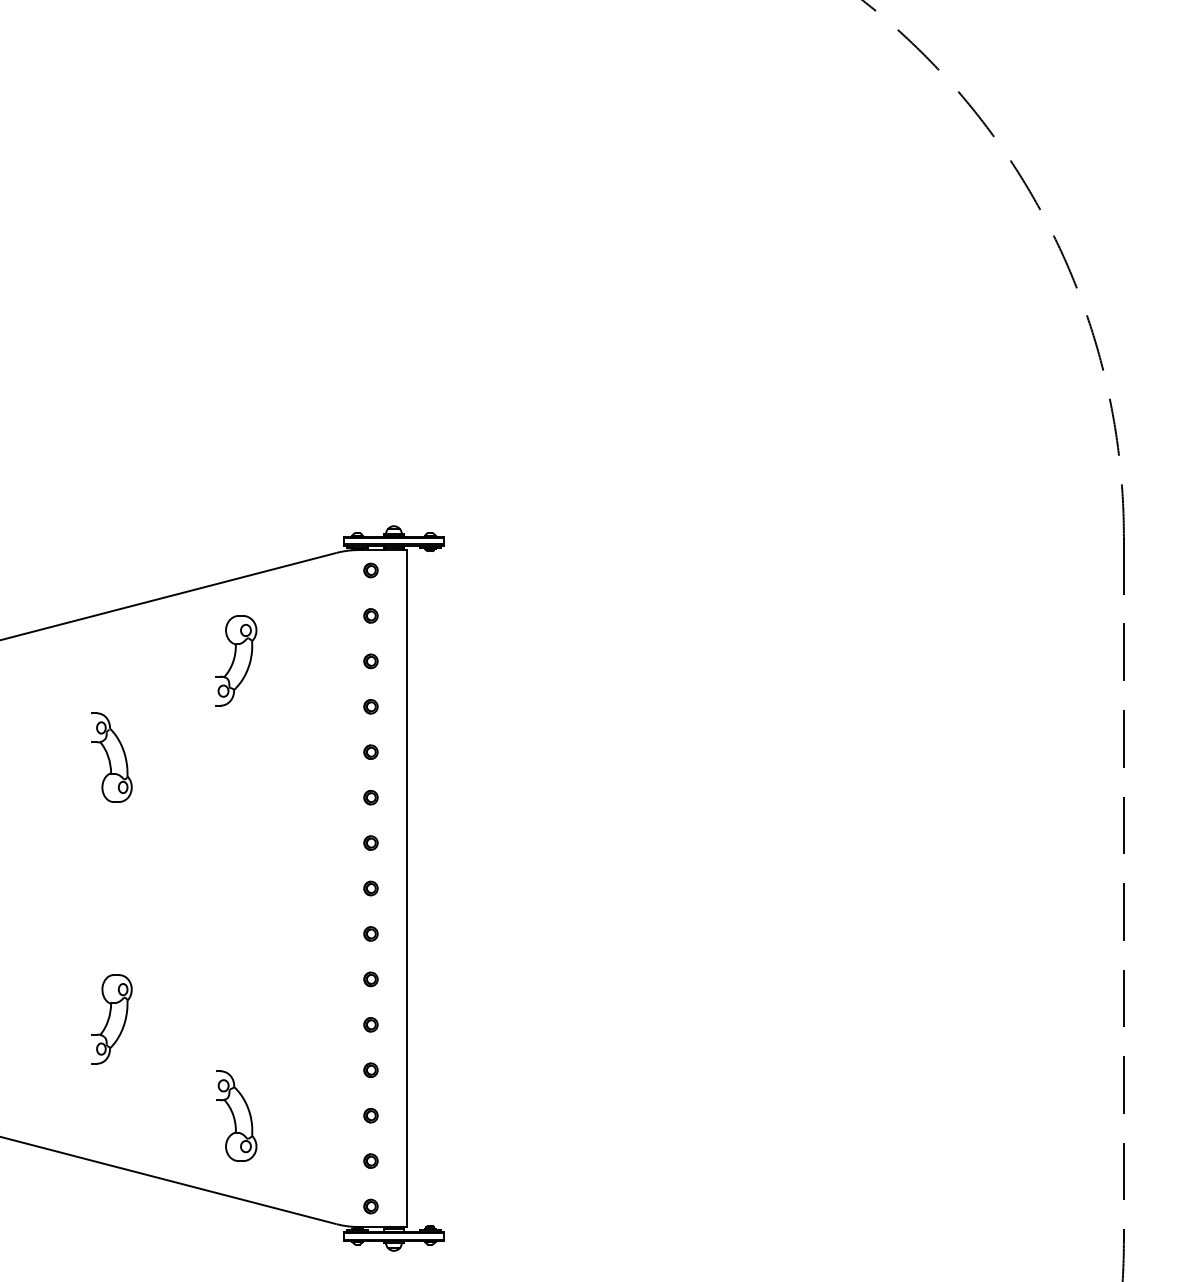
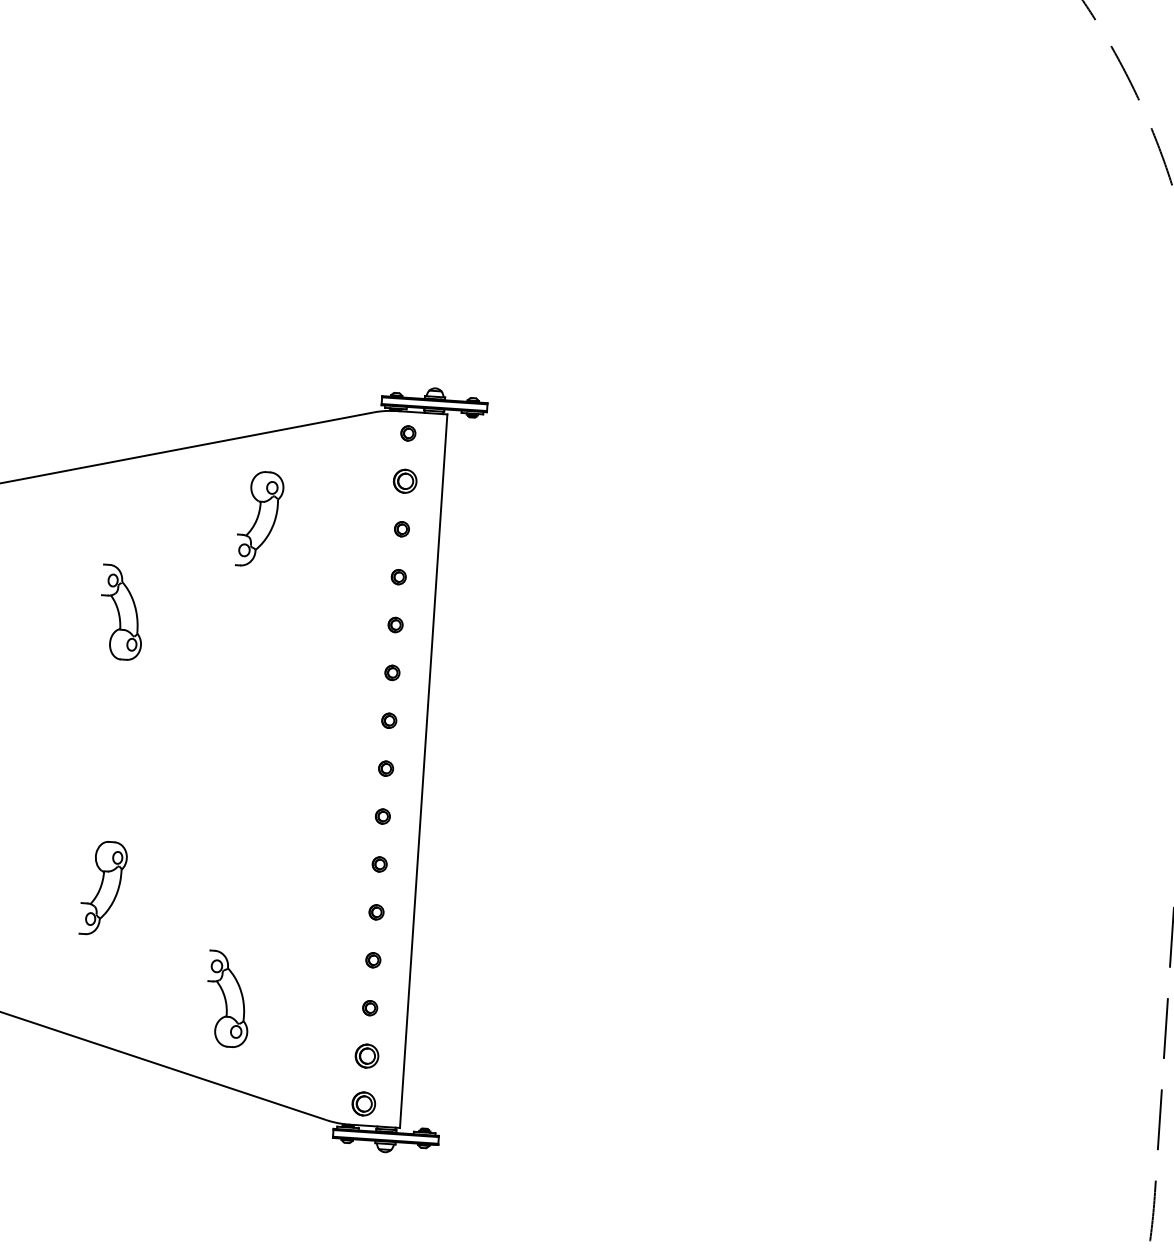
part: (370, 615) -> (404, 480), size x1.6
part: (370, 1160) -> (366, 1055), size x1.6
part: (370, 1206) -> (363, 1103), size x1.6

